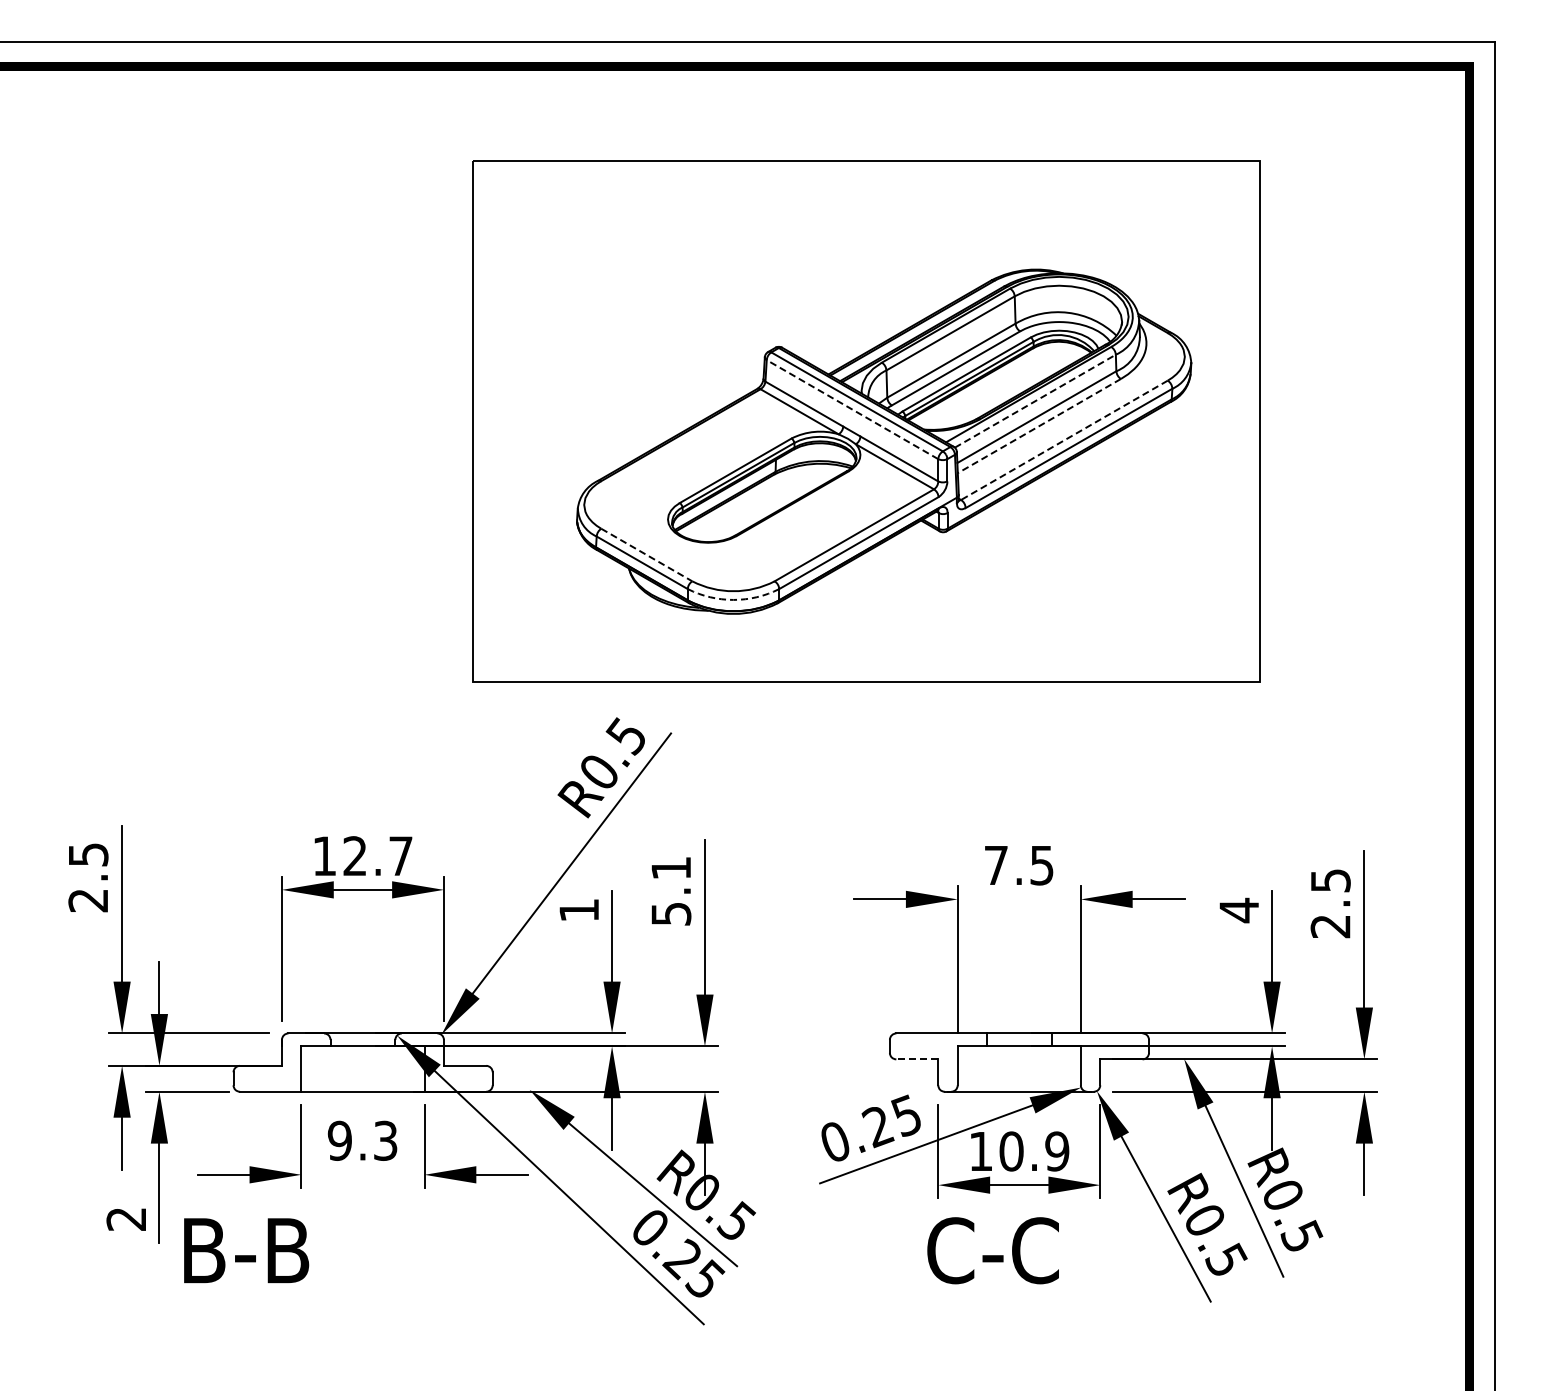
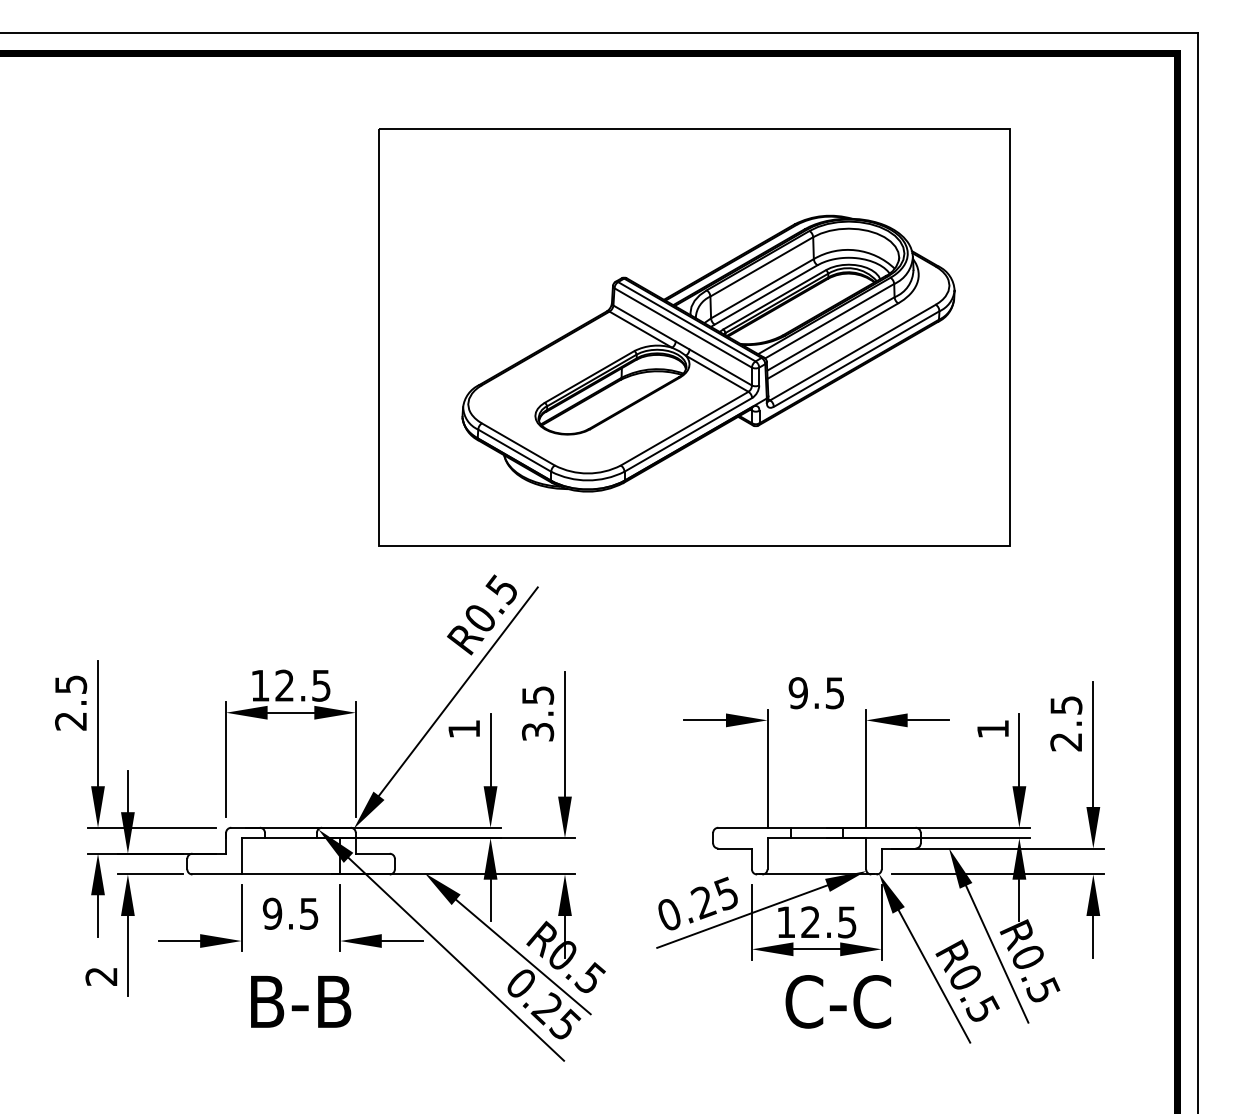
line: (1035, 401) -> (829, 321), dashed -> solid
line: (852, 409) -> (683, 327), dashed -> solid
line: (1038, 426) -> (832, 341), dashed -> solid
line: (1064, 440) -> (853, 352), dashed -> solid
line: (646, 555) -> (518, 444), dashed -> solid
arc: (733, 599) -> (587, 480), dashed -> solid
text: (400, 856) -> (321, 685), 12.7 -> 12.5
text: (996, 865) -> (798, 693), 7.5 -> 9.5
text: (671, 891) -> (538, 714), 5.1 -> 3.5
text: (1238, 910) -> (992, 729), 4 -> 1
line: (917, 1059) -> (735, 848), dashed -> solid
text: (385, 1140) -> (309, 913), 9.3 -> 9.5
text: (1034, 1151) -> (829, 922), 10.9 -> 12.5
text: (246, 1250) -> (301, 1001), moved
text: (992, 1250) -> (837, 1001), moved

